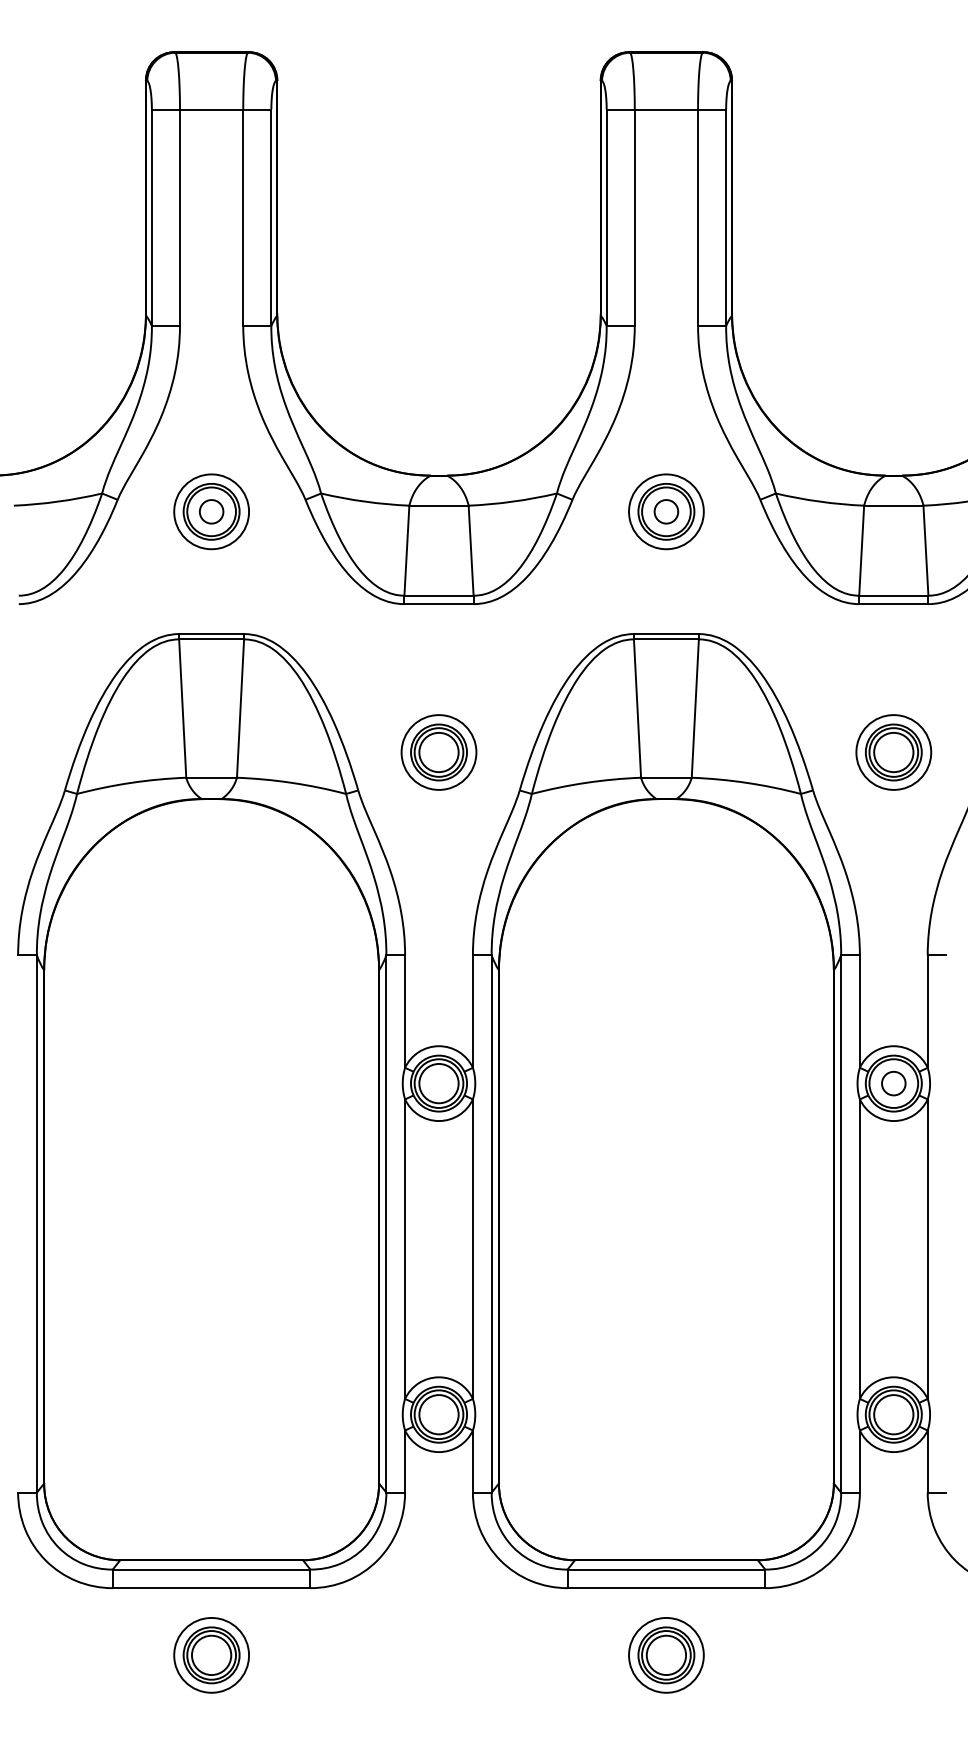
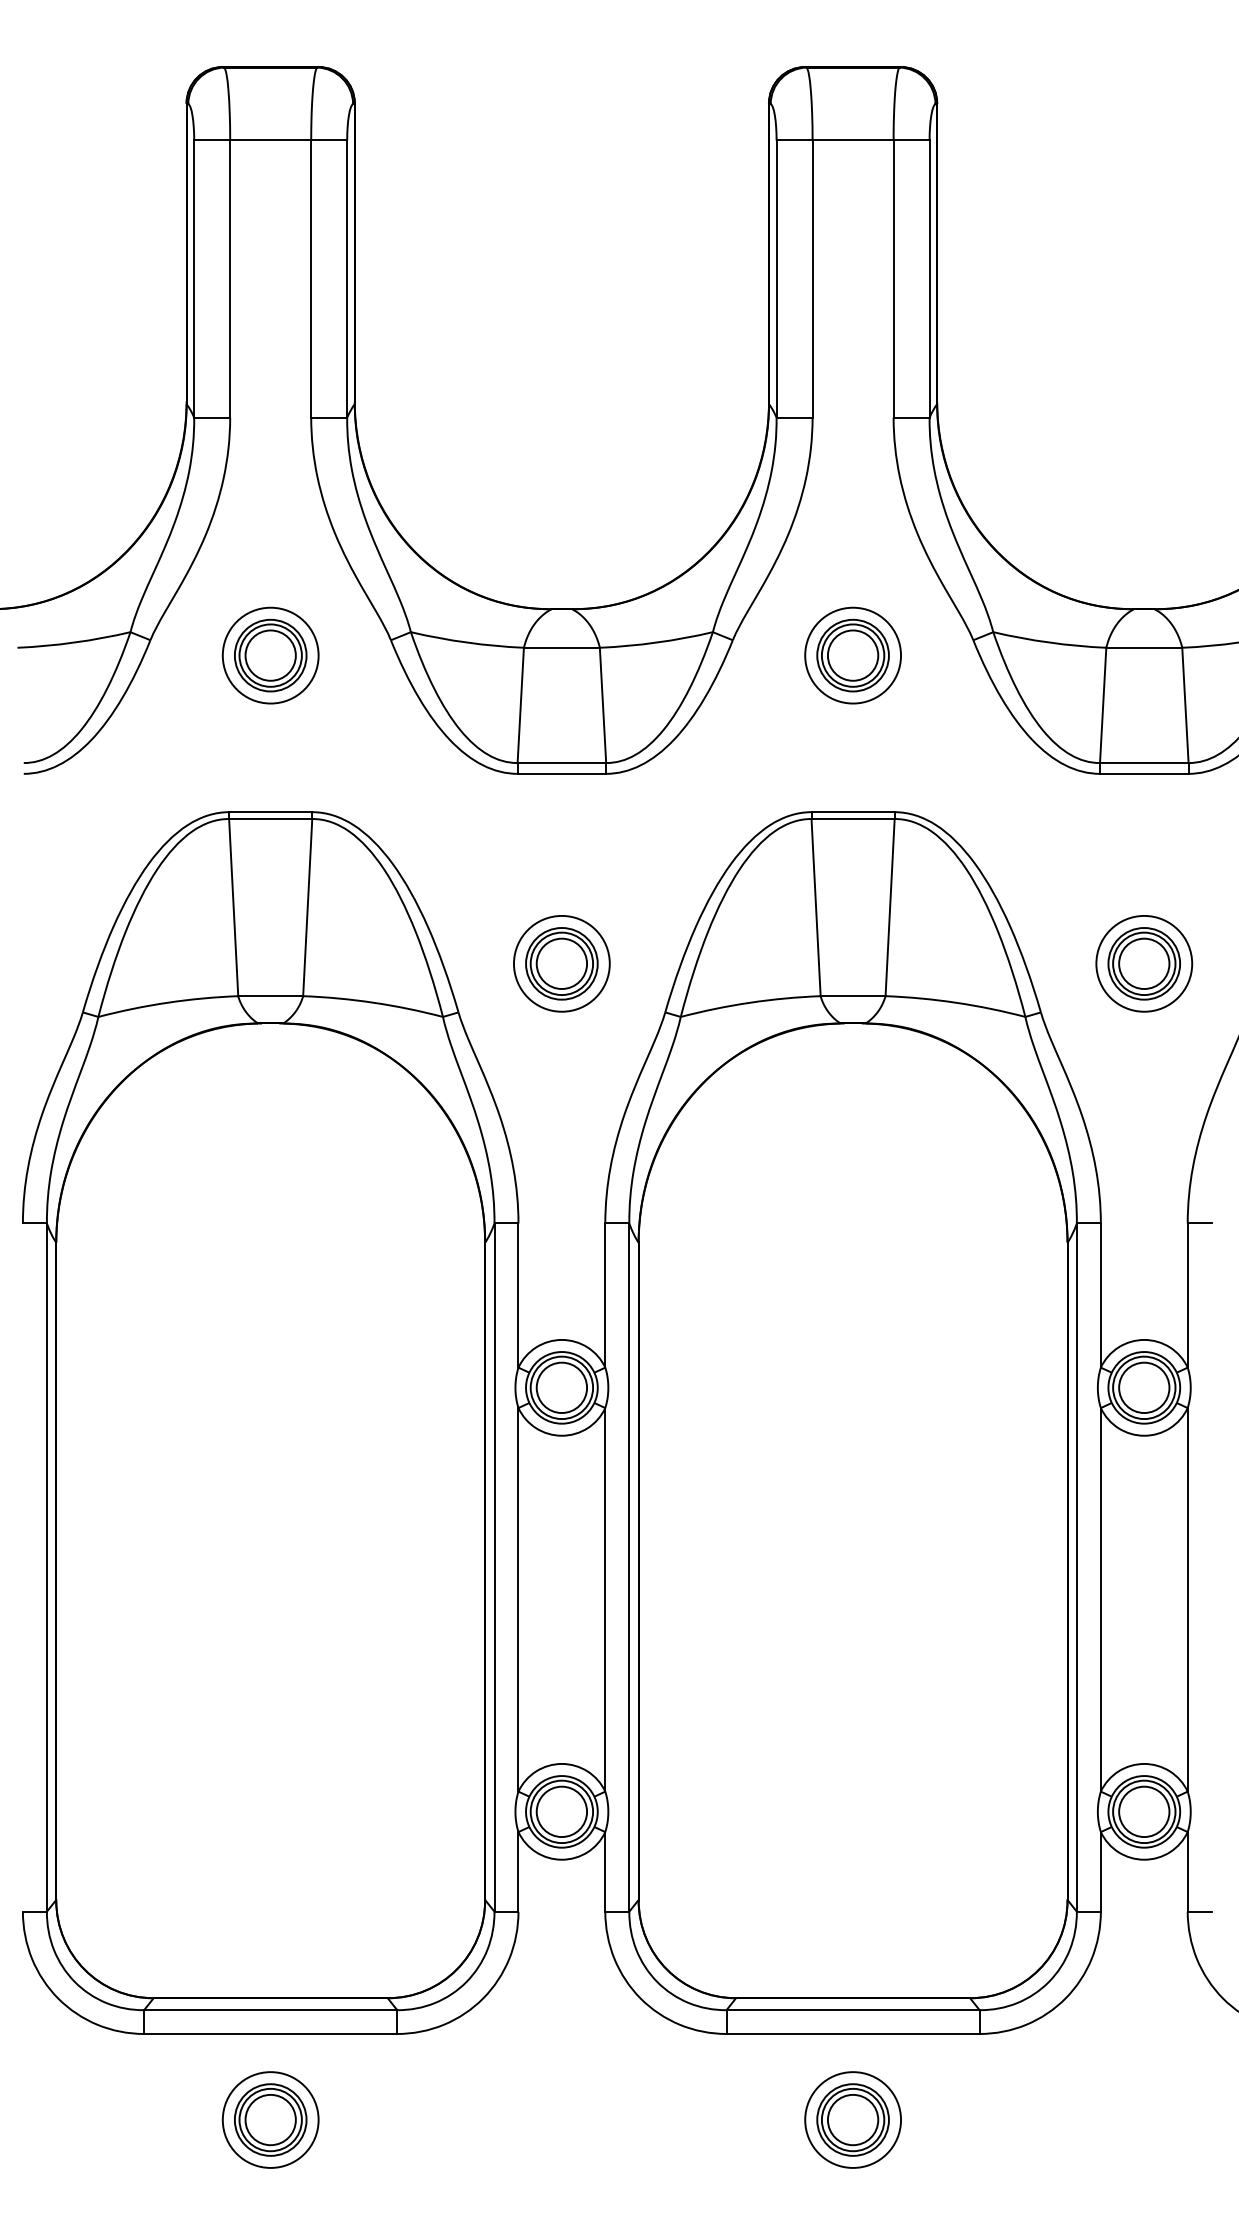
circle: (211, 511) -> (270, 655), size x1.67
circle: (665, 511) -> (852, 655), size x1.67
circle: (893, 1083) -> (1144, 1387), size x1.67

